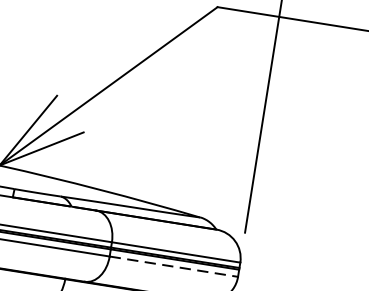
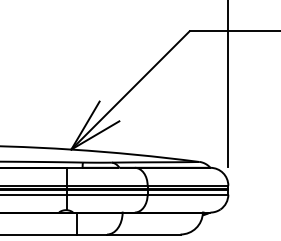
line: (174, 266) -> (188, 194), dashed -> solid

